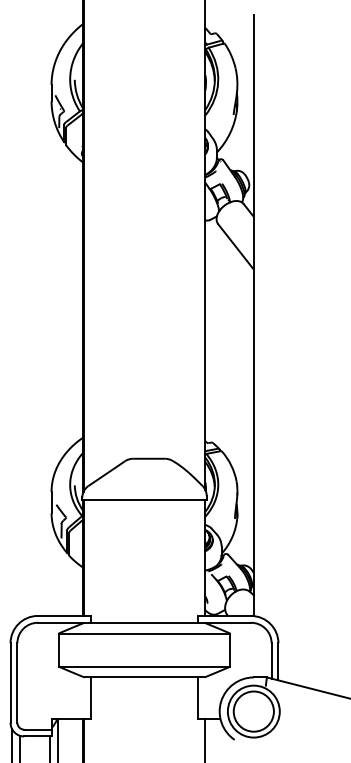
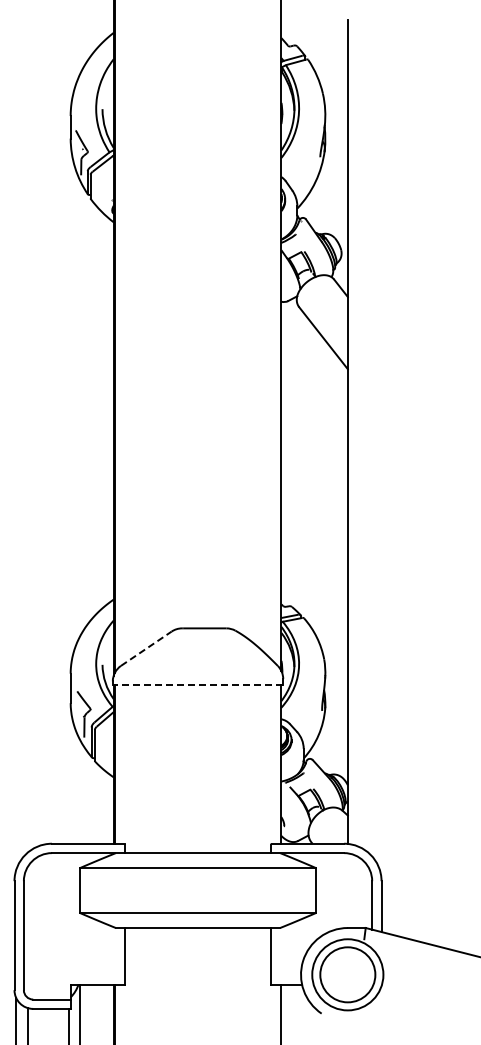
line: (106, 473) -> (146, 648), solid -> dashed
line: (144, 499) -> (197, 684), solid -> dashed

